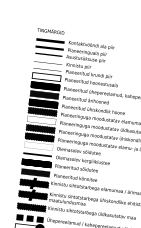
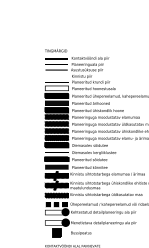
hatch: (41, 119) -> (56, 123), added
hatch: (38, 145) -> (56, 144), added

